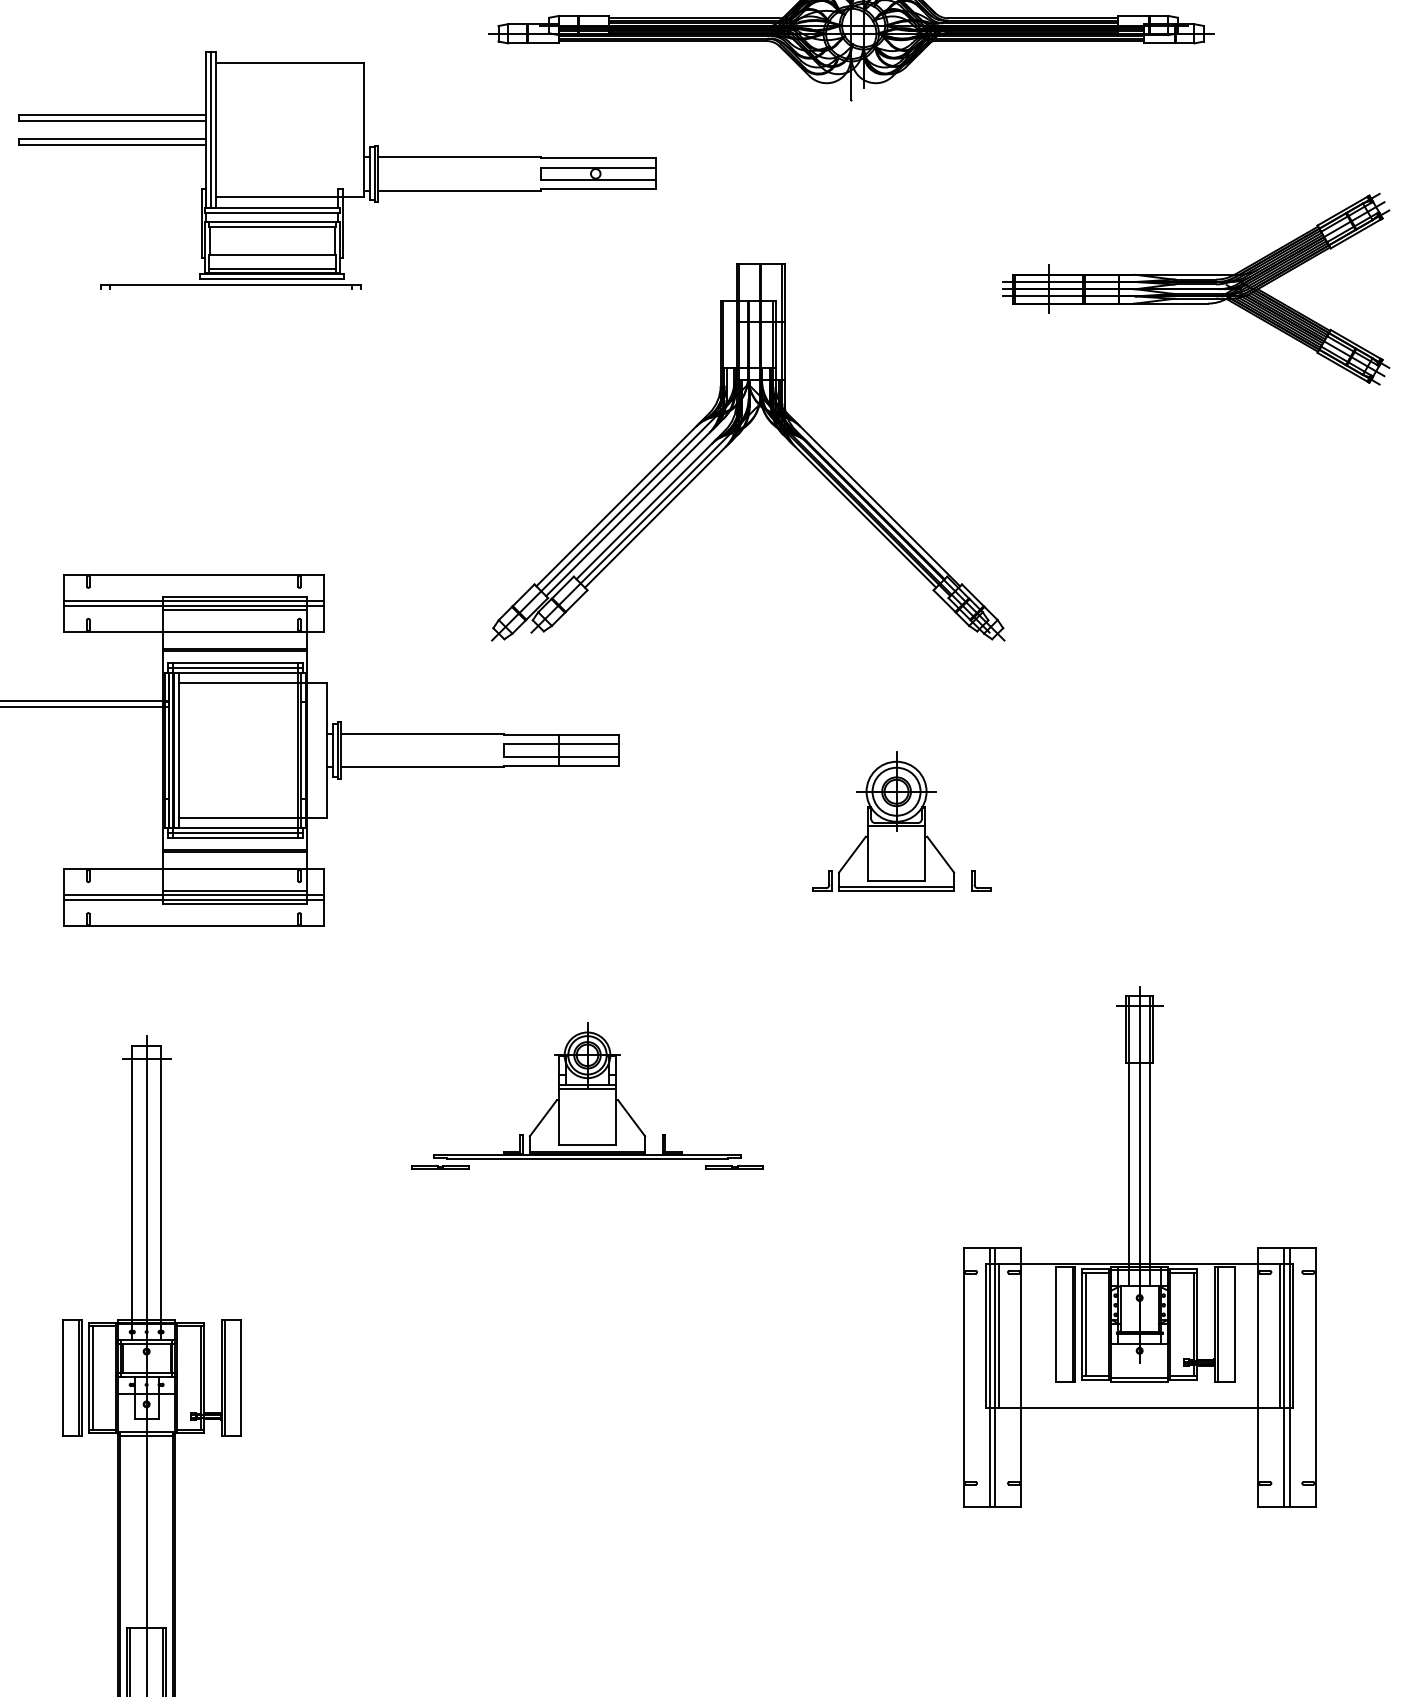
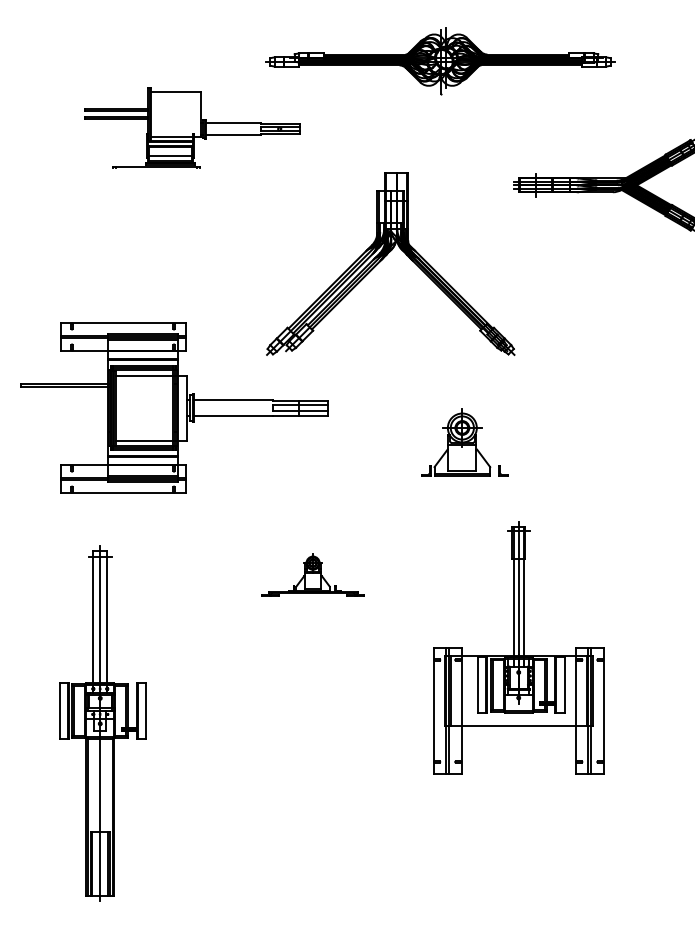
part: (337, 169) -> (192, 127), size x0.7
part: (586, 1095) -> (312, 574), size x0.6
part: (1139, 1246) -> (518, 647), moved

